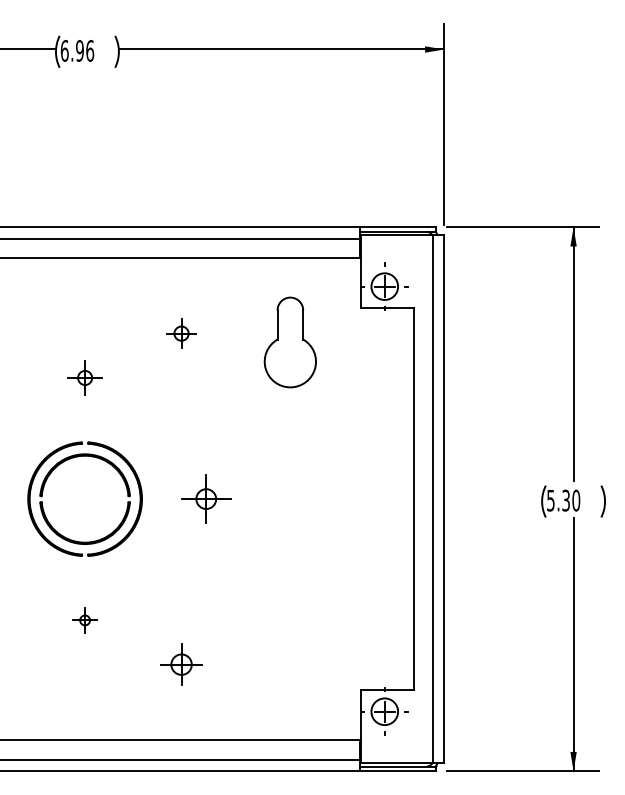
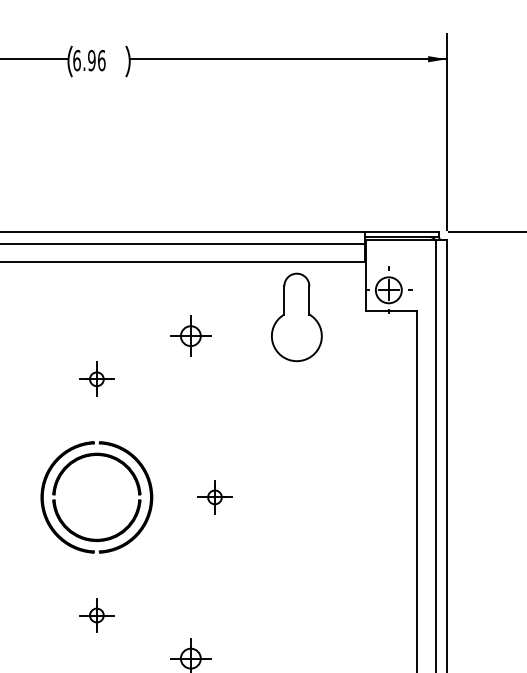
part: (181, 333) -> (190, 335), size x1.43
part: (289, 342) -> (296, 317), moved
part: (206, 499) -> (215, 497), size x0.71
part: (84, 620) -> (96, 615), size x1.43

